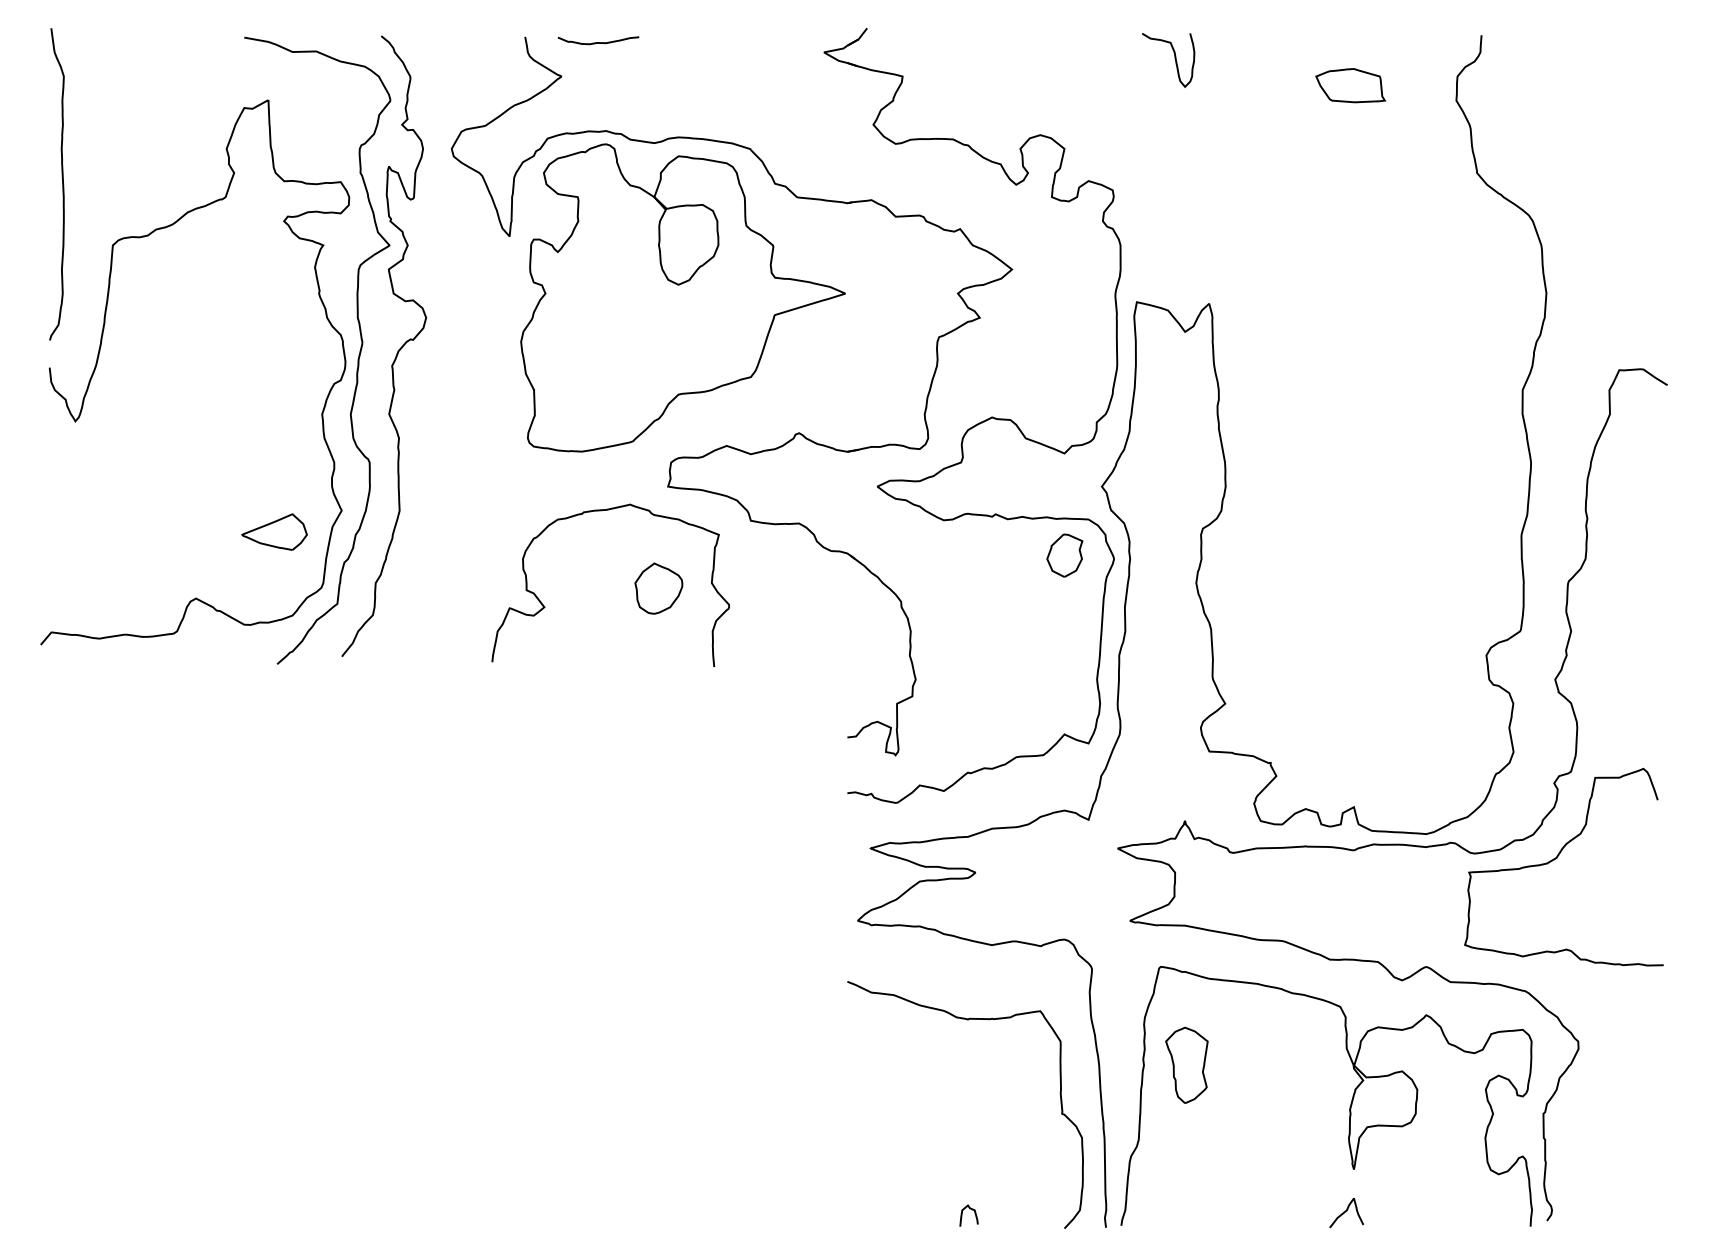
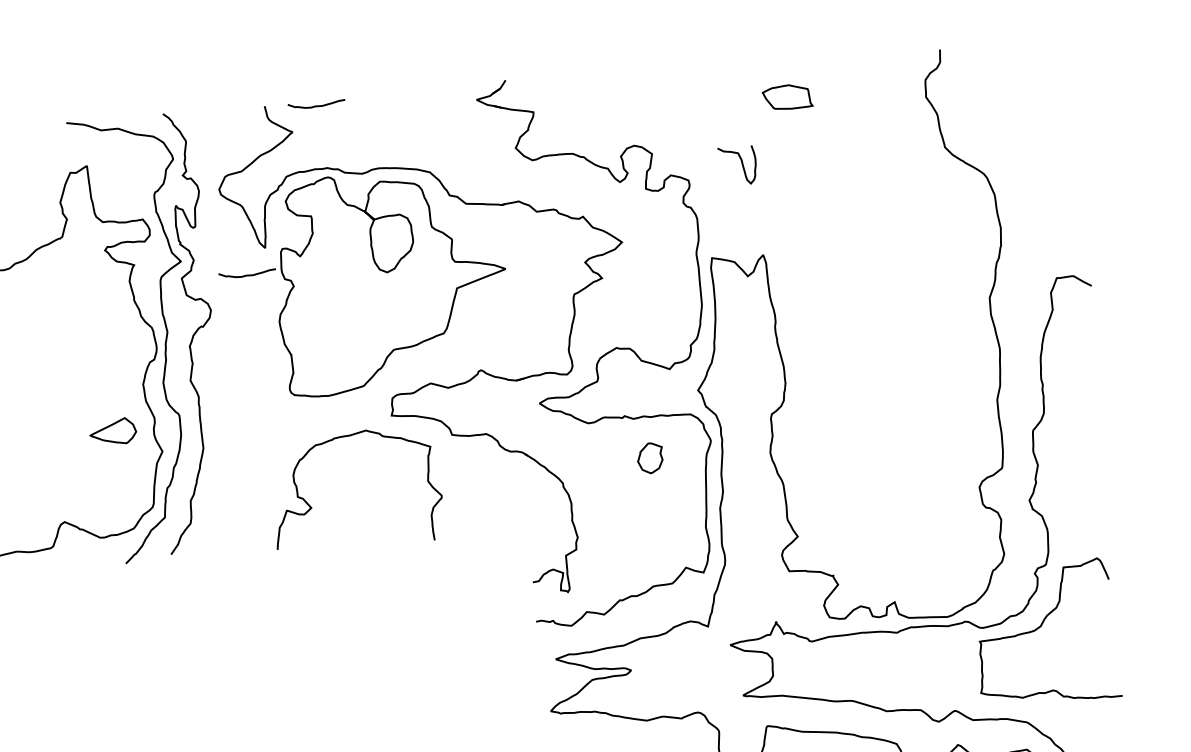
curve: (1174, 59) -> (741, 164), moved
part: (1350, 85) -> (787, 97), moved
curve: (481, 272) -> (247, 275), added
part: (274, 531) -> (113, 431), moved
part: (1064, 555) -> (650, 458), moved
part: (658, 588) -> (390, 488), removed

